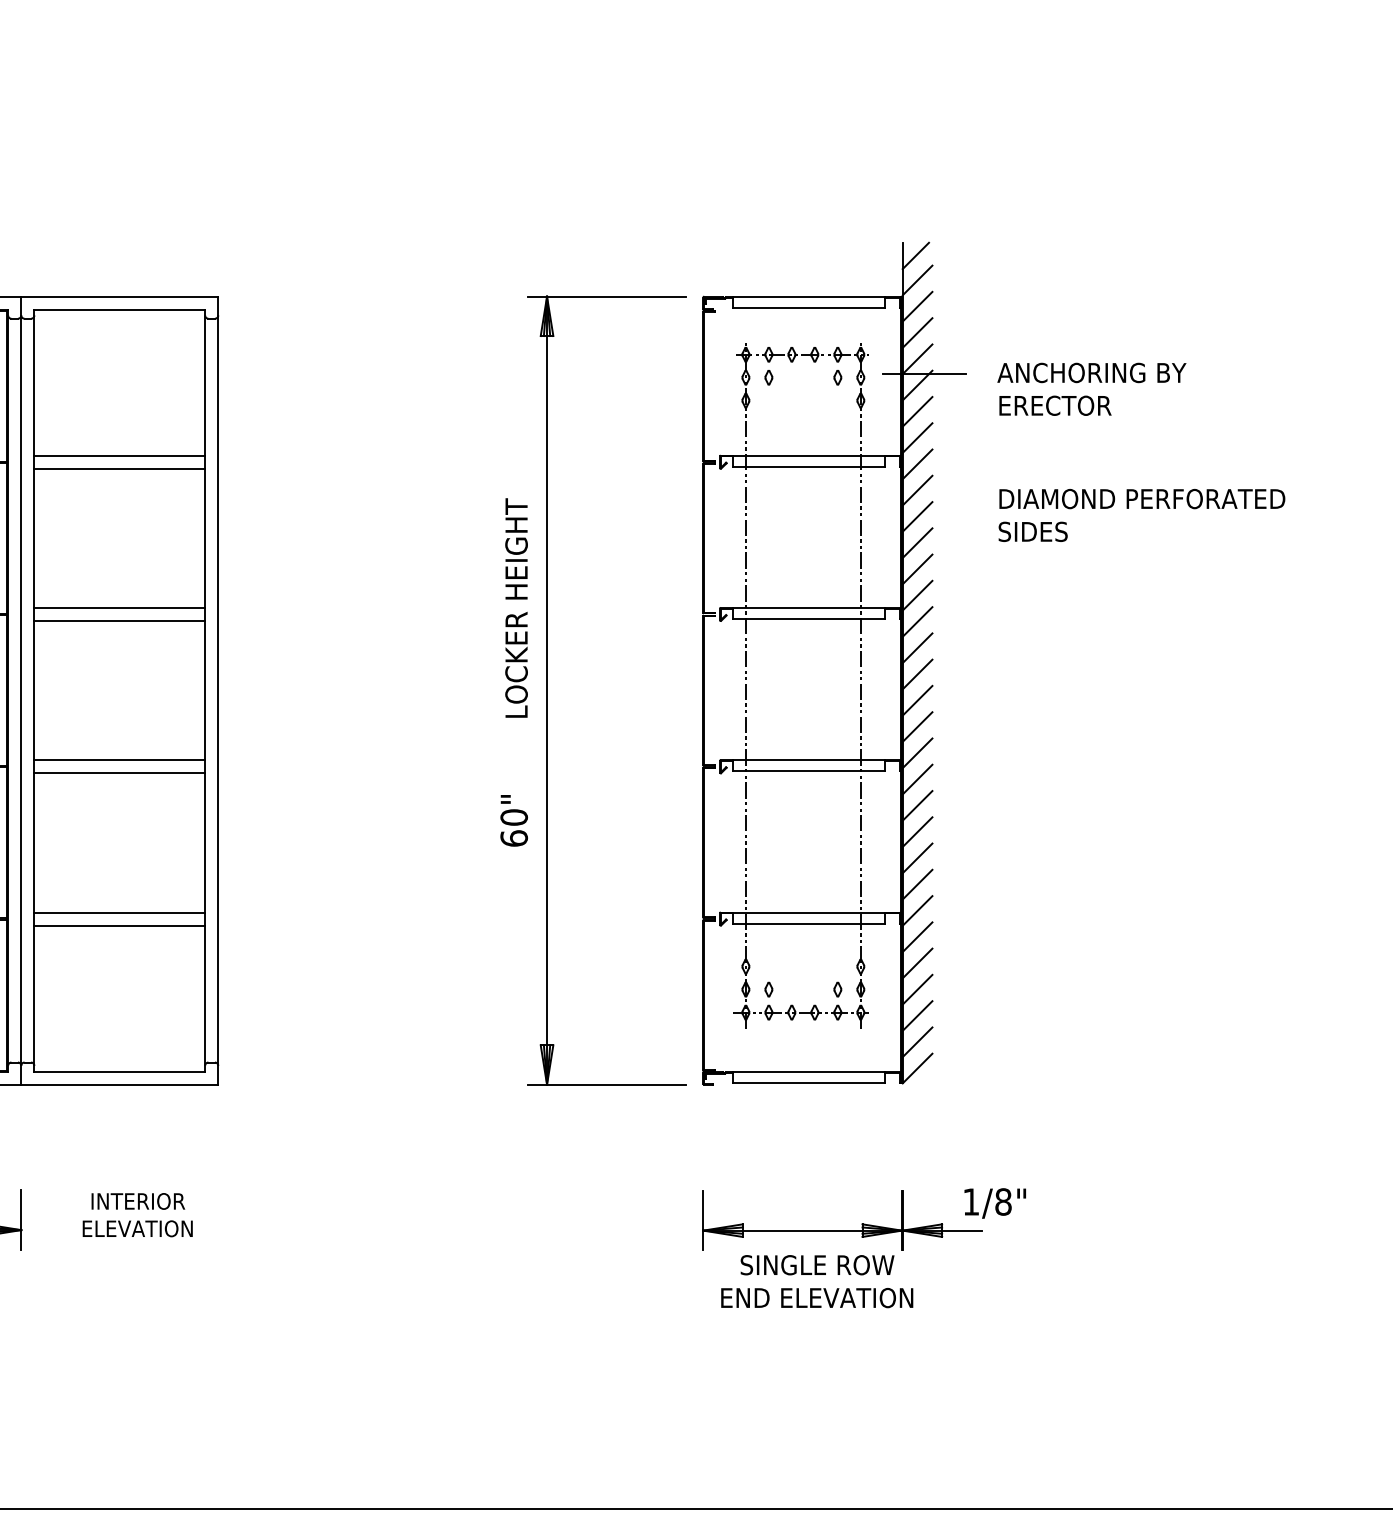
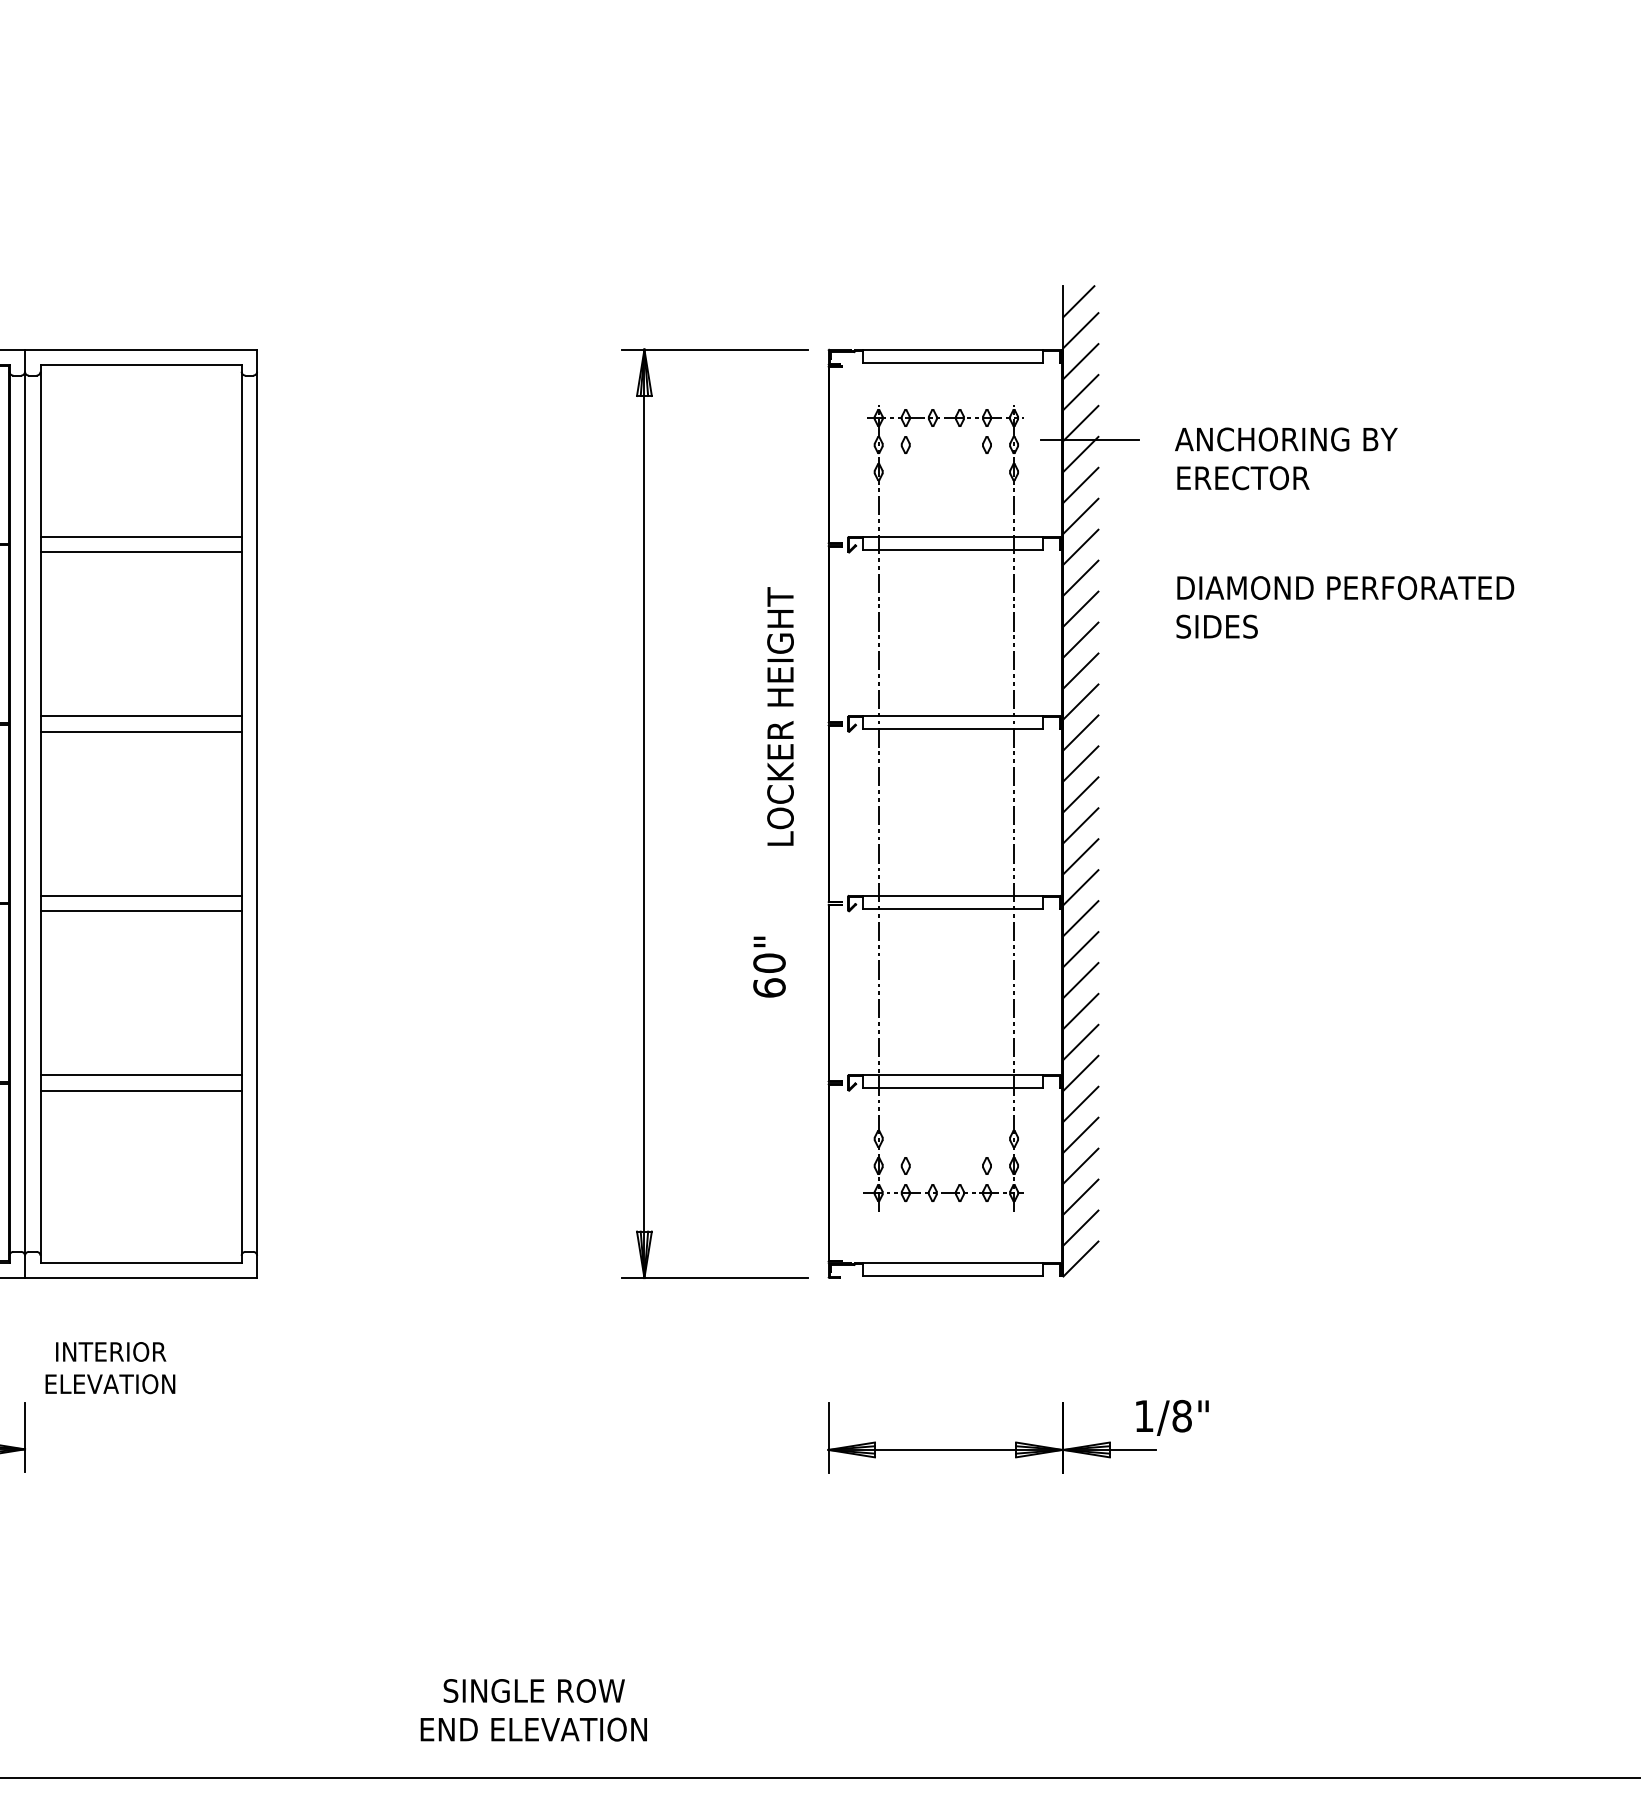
text: (516, 607) -> (780, 715), moved
text: (513, 820) -> (768, 966), moved
text: (137, 1215) -> (110, 1368), moved
text: (817, 1281) -> (534, 1710), moved

